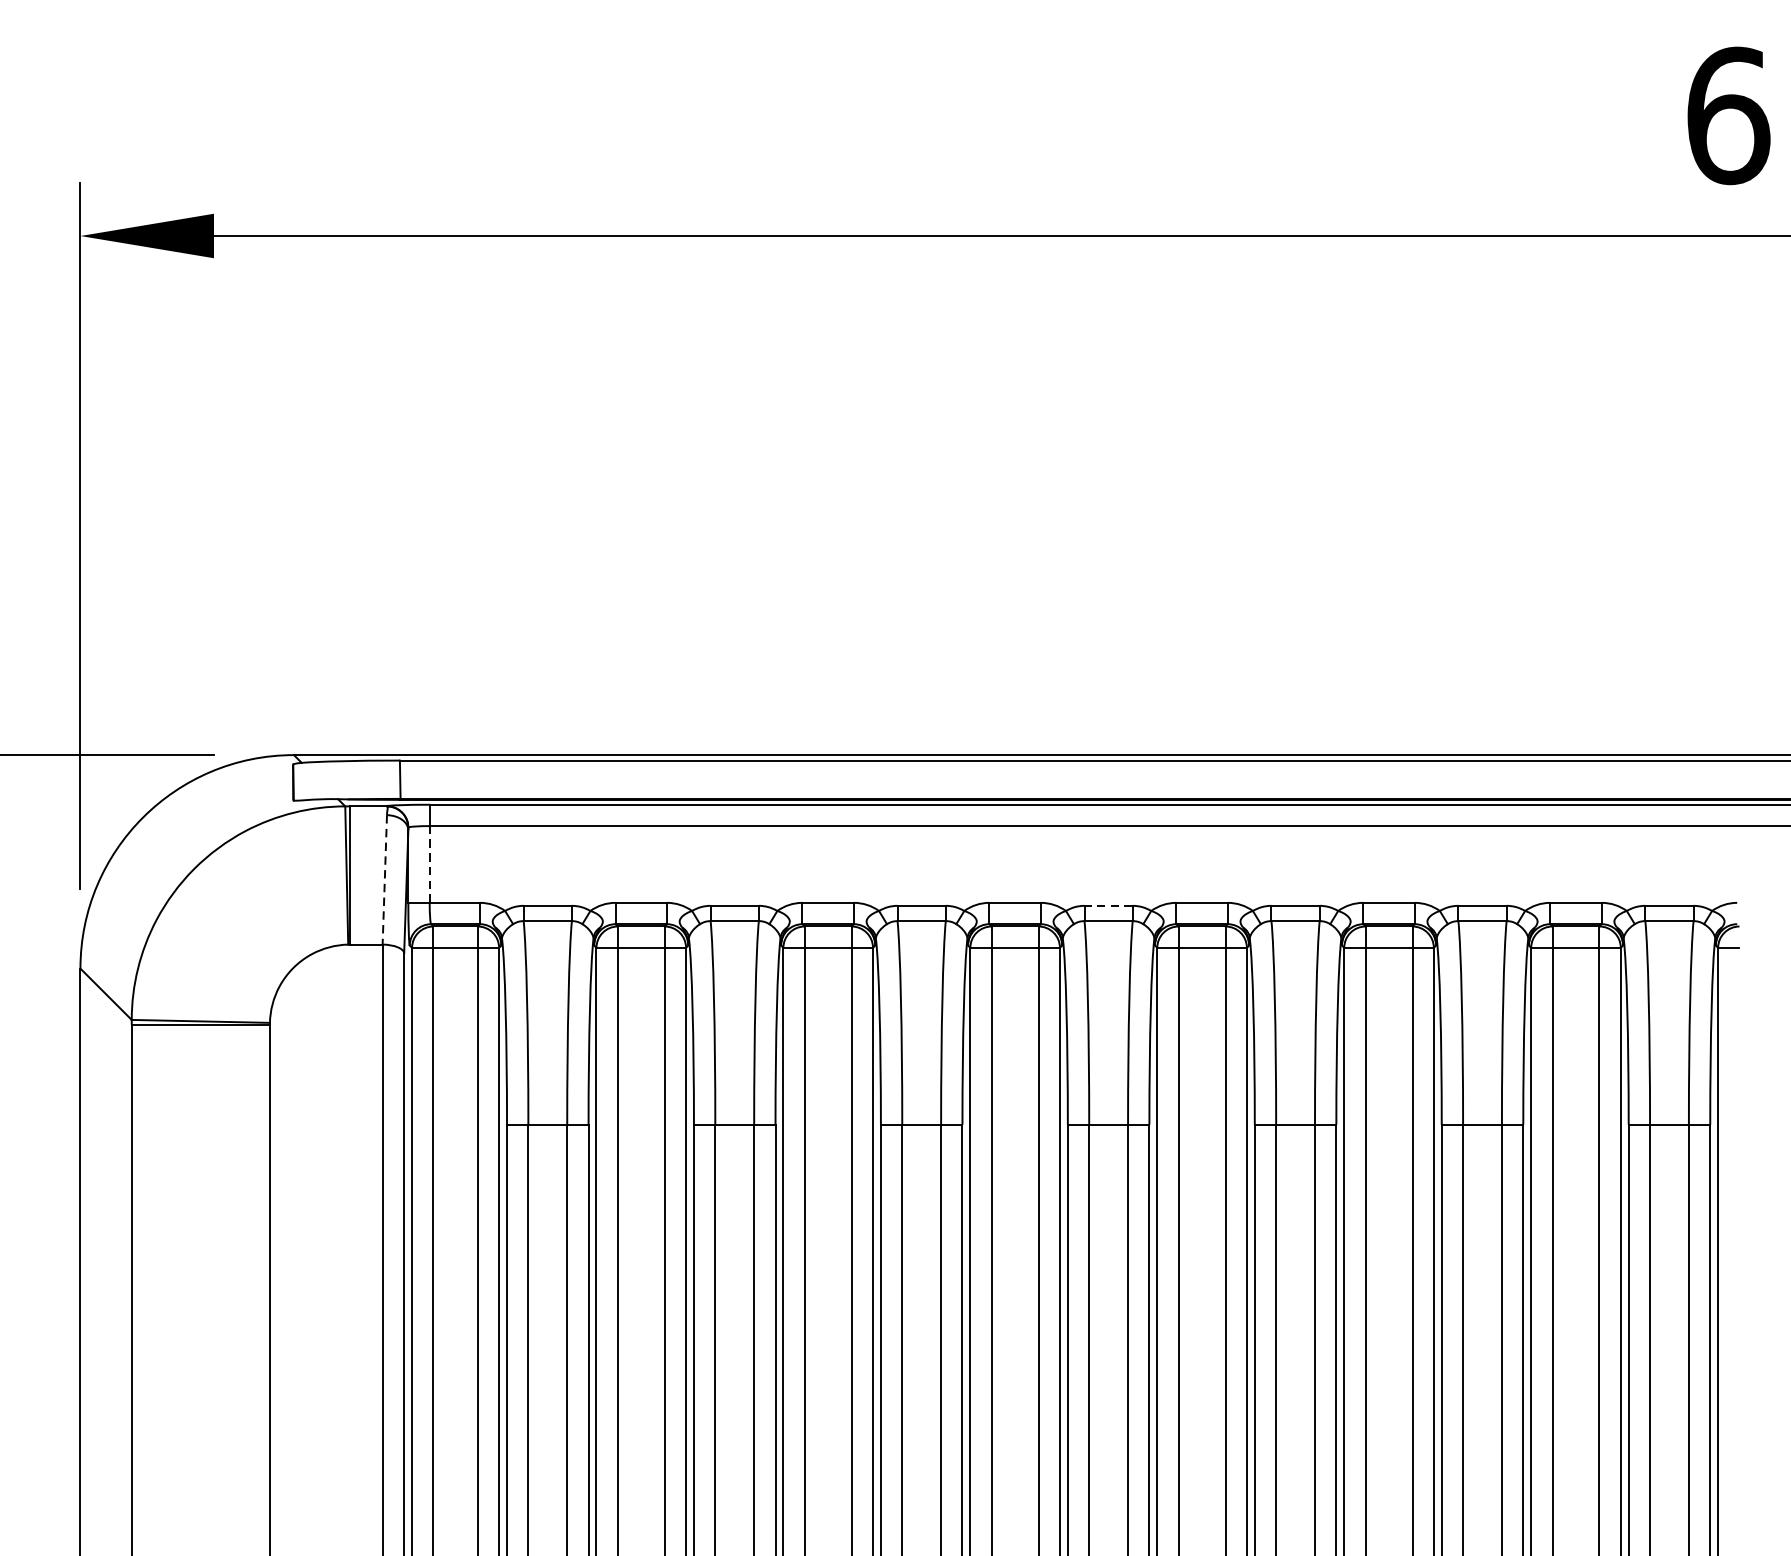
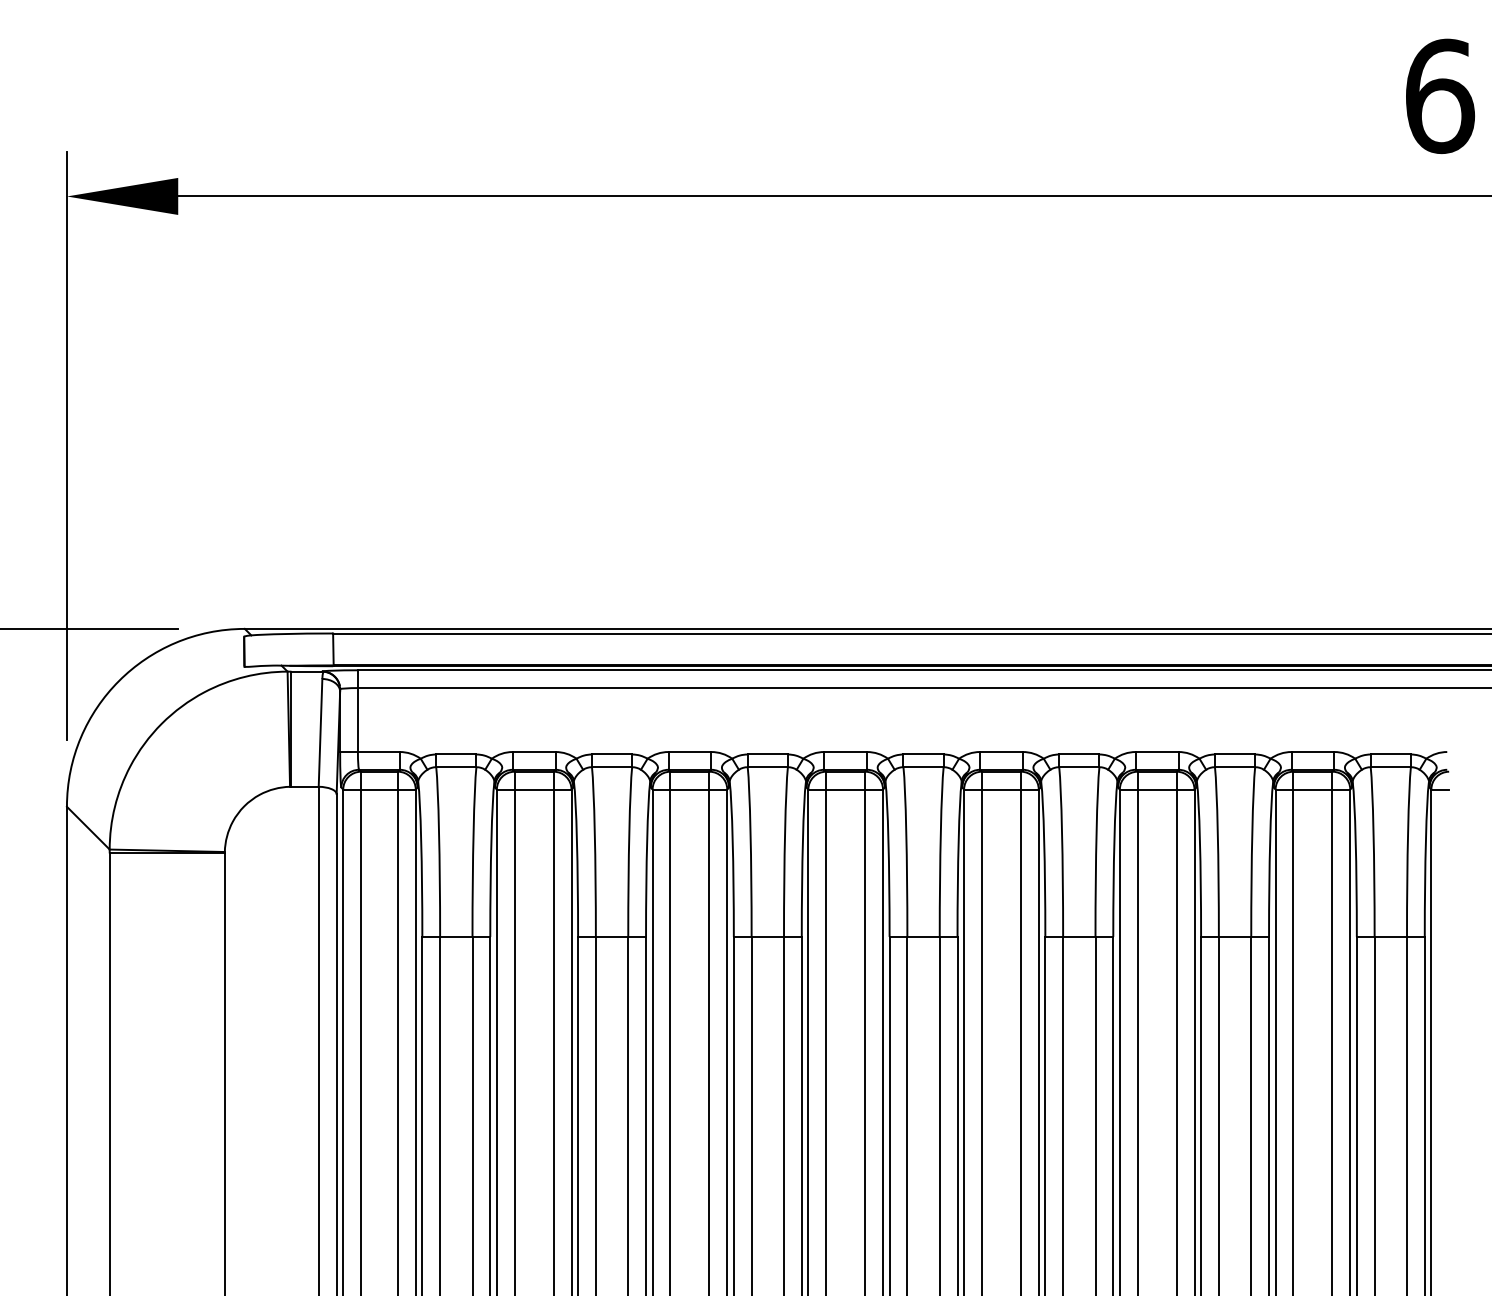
line: (429, 865) -> (357, 720), dashed -> solid
line: (384, 879) -> (320, 732), dashed -> solid
line: (1108, 905) -> (923, 754), dashed -> solid

